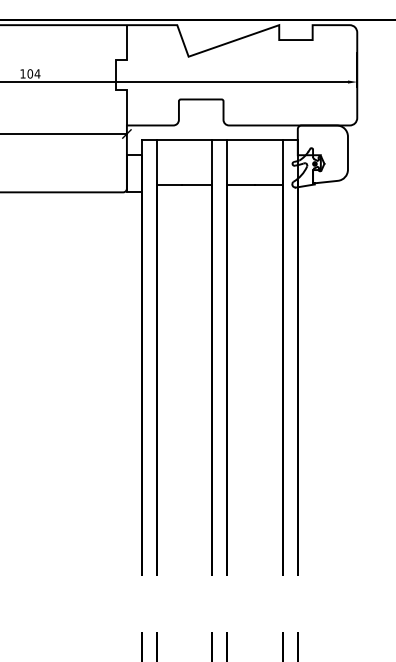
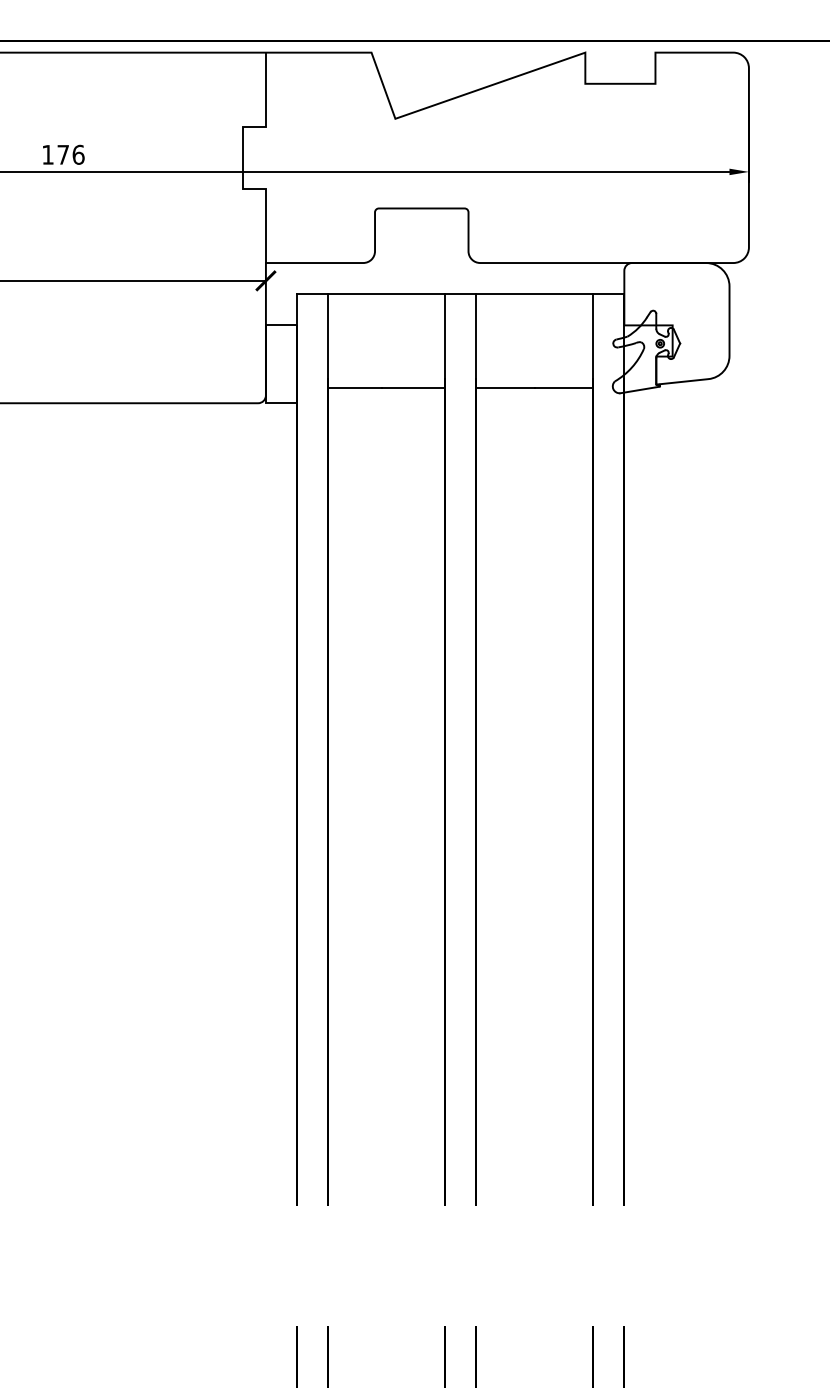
text: (33, 73) -> (70, 153), 104 -> 176

